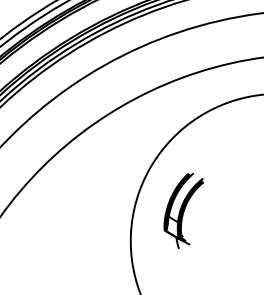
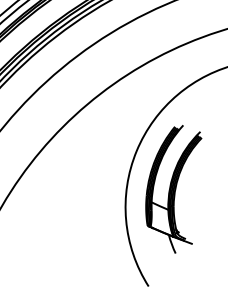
part: (183, 210) -> (175, 189), size x1.67

